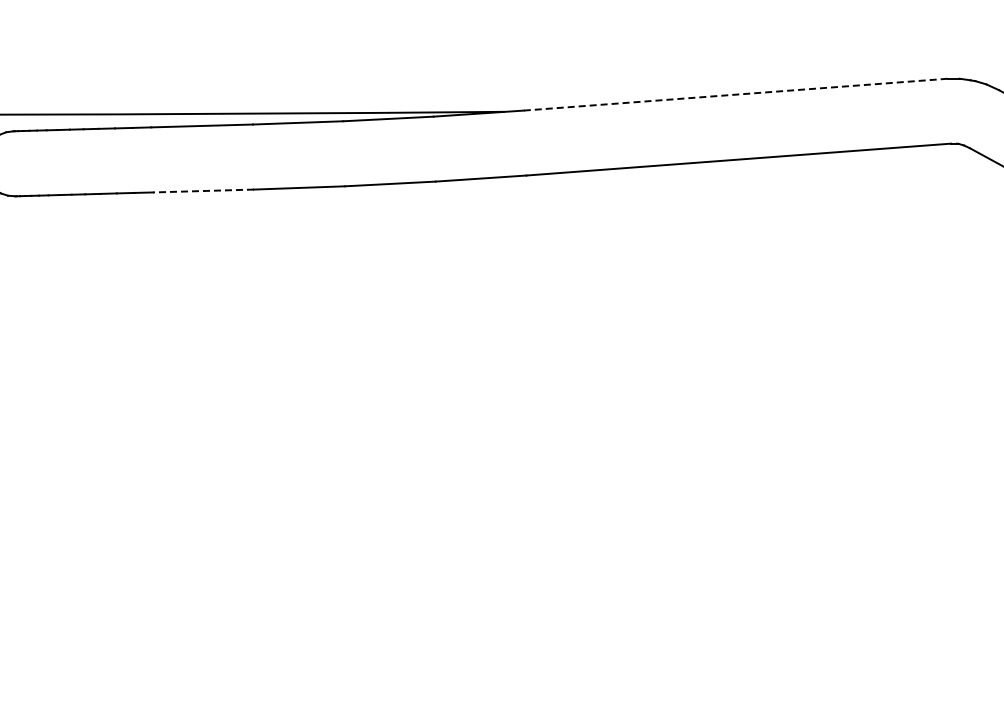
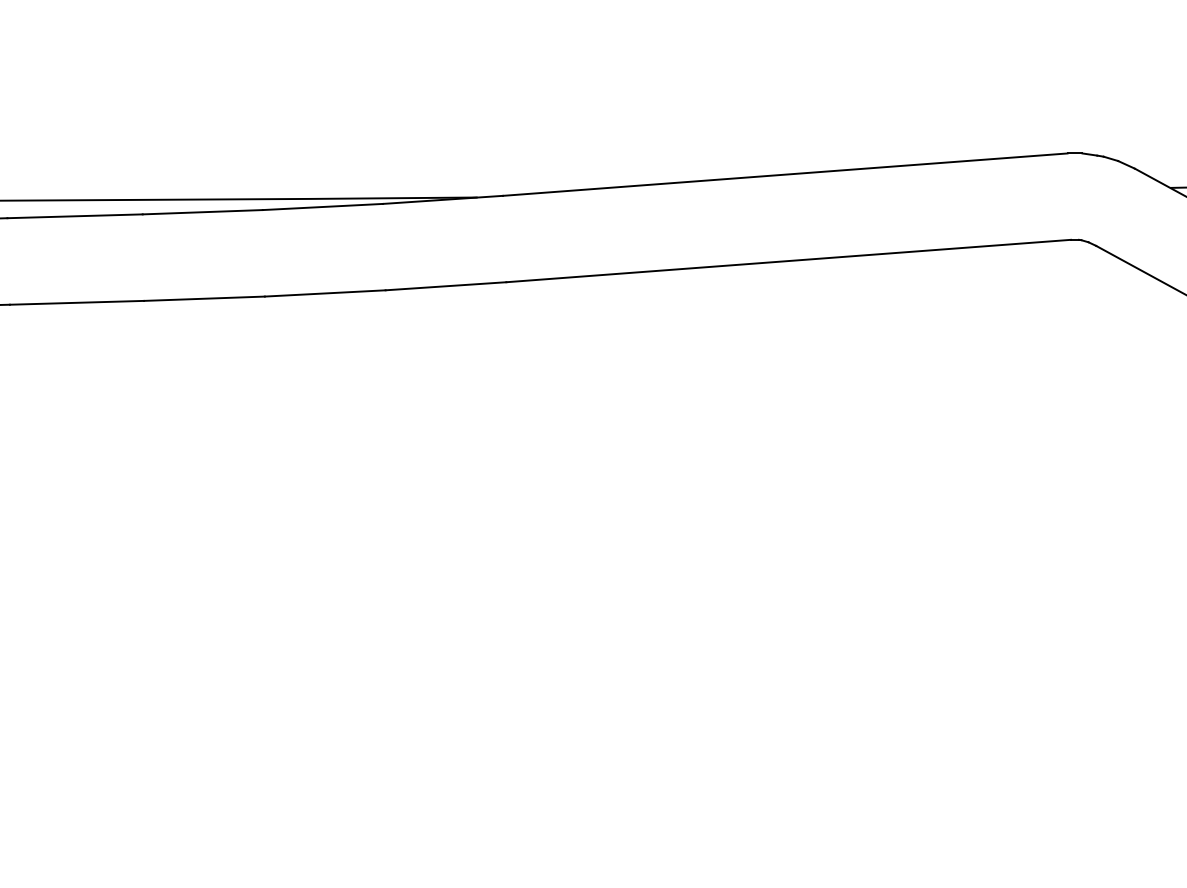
line: (736, 94) -> (785, 174), dashed -> solid
line: (203, 191) -> (76, 303), dashed -> solid

